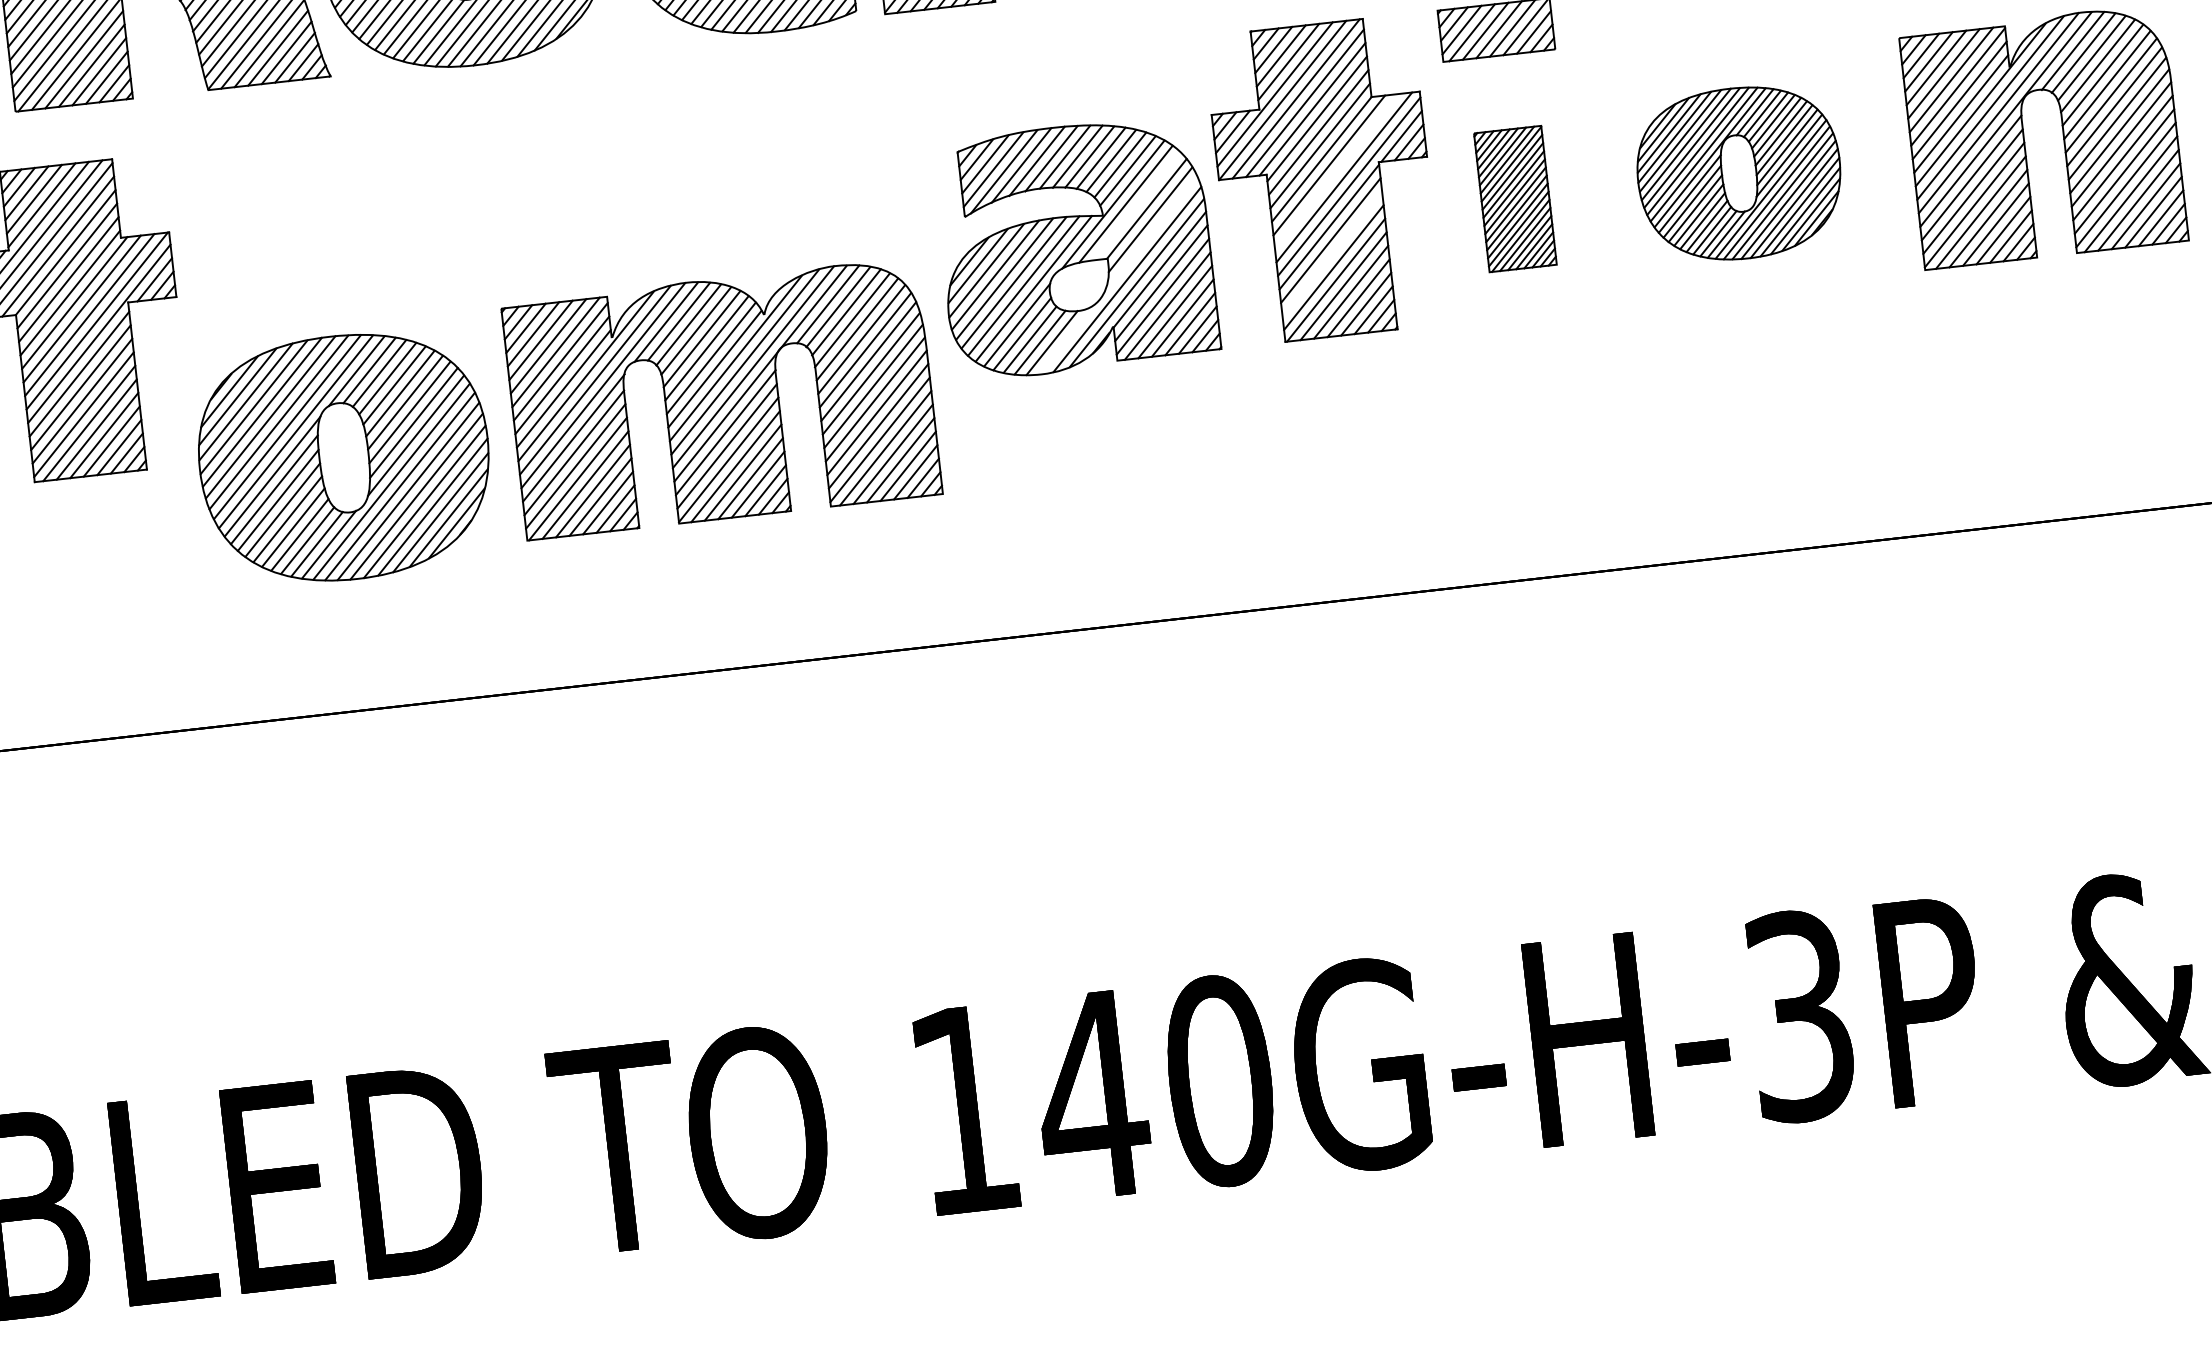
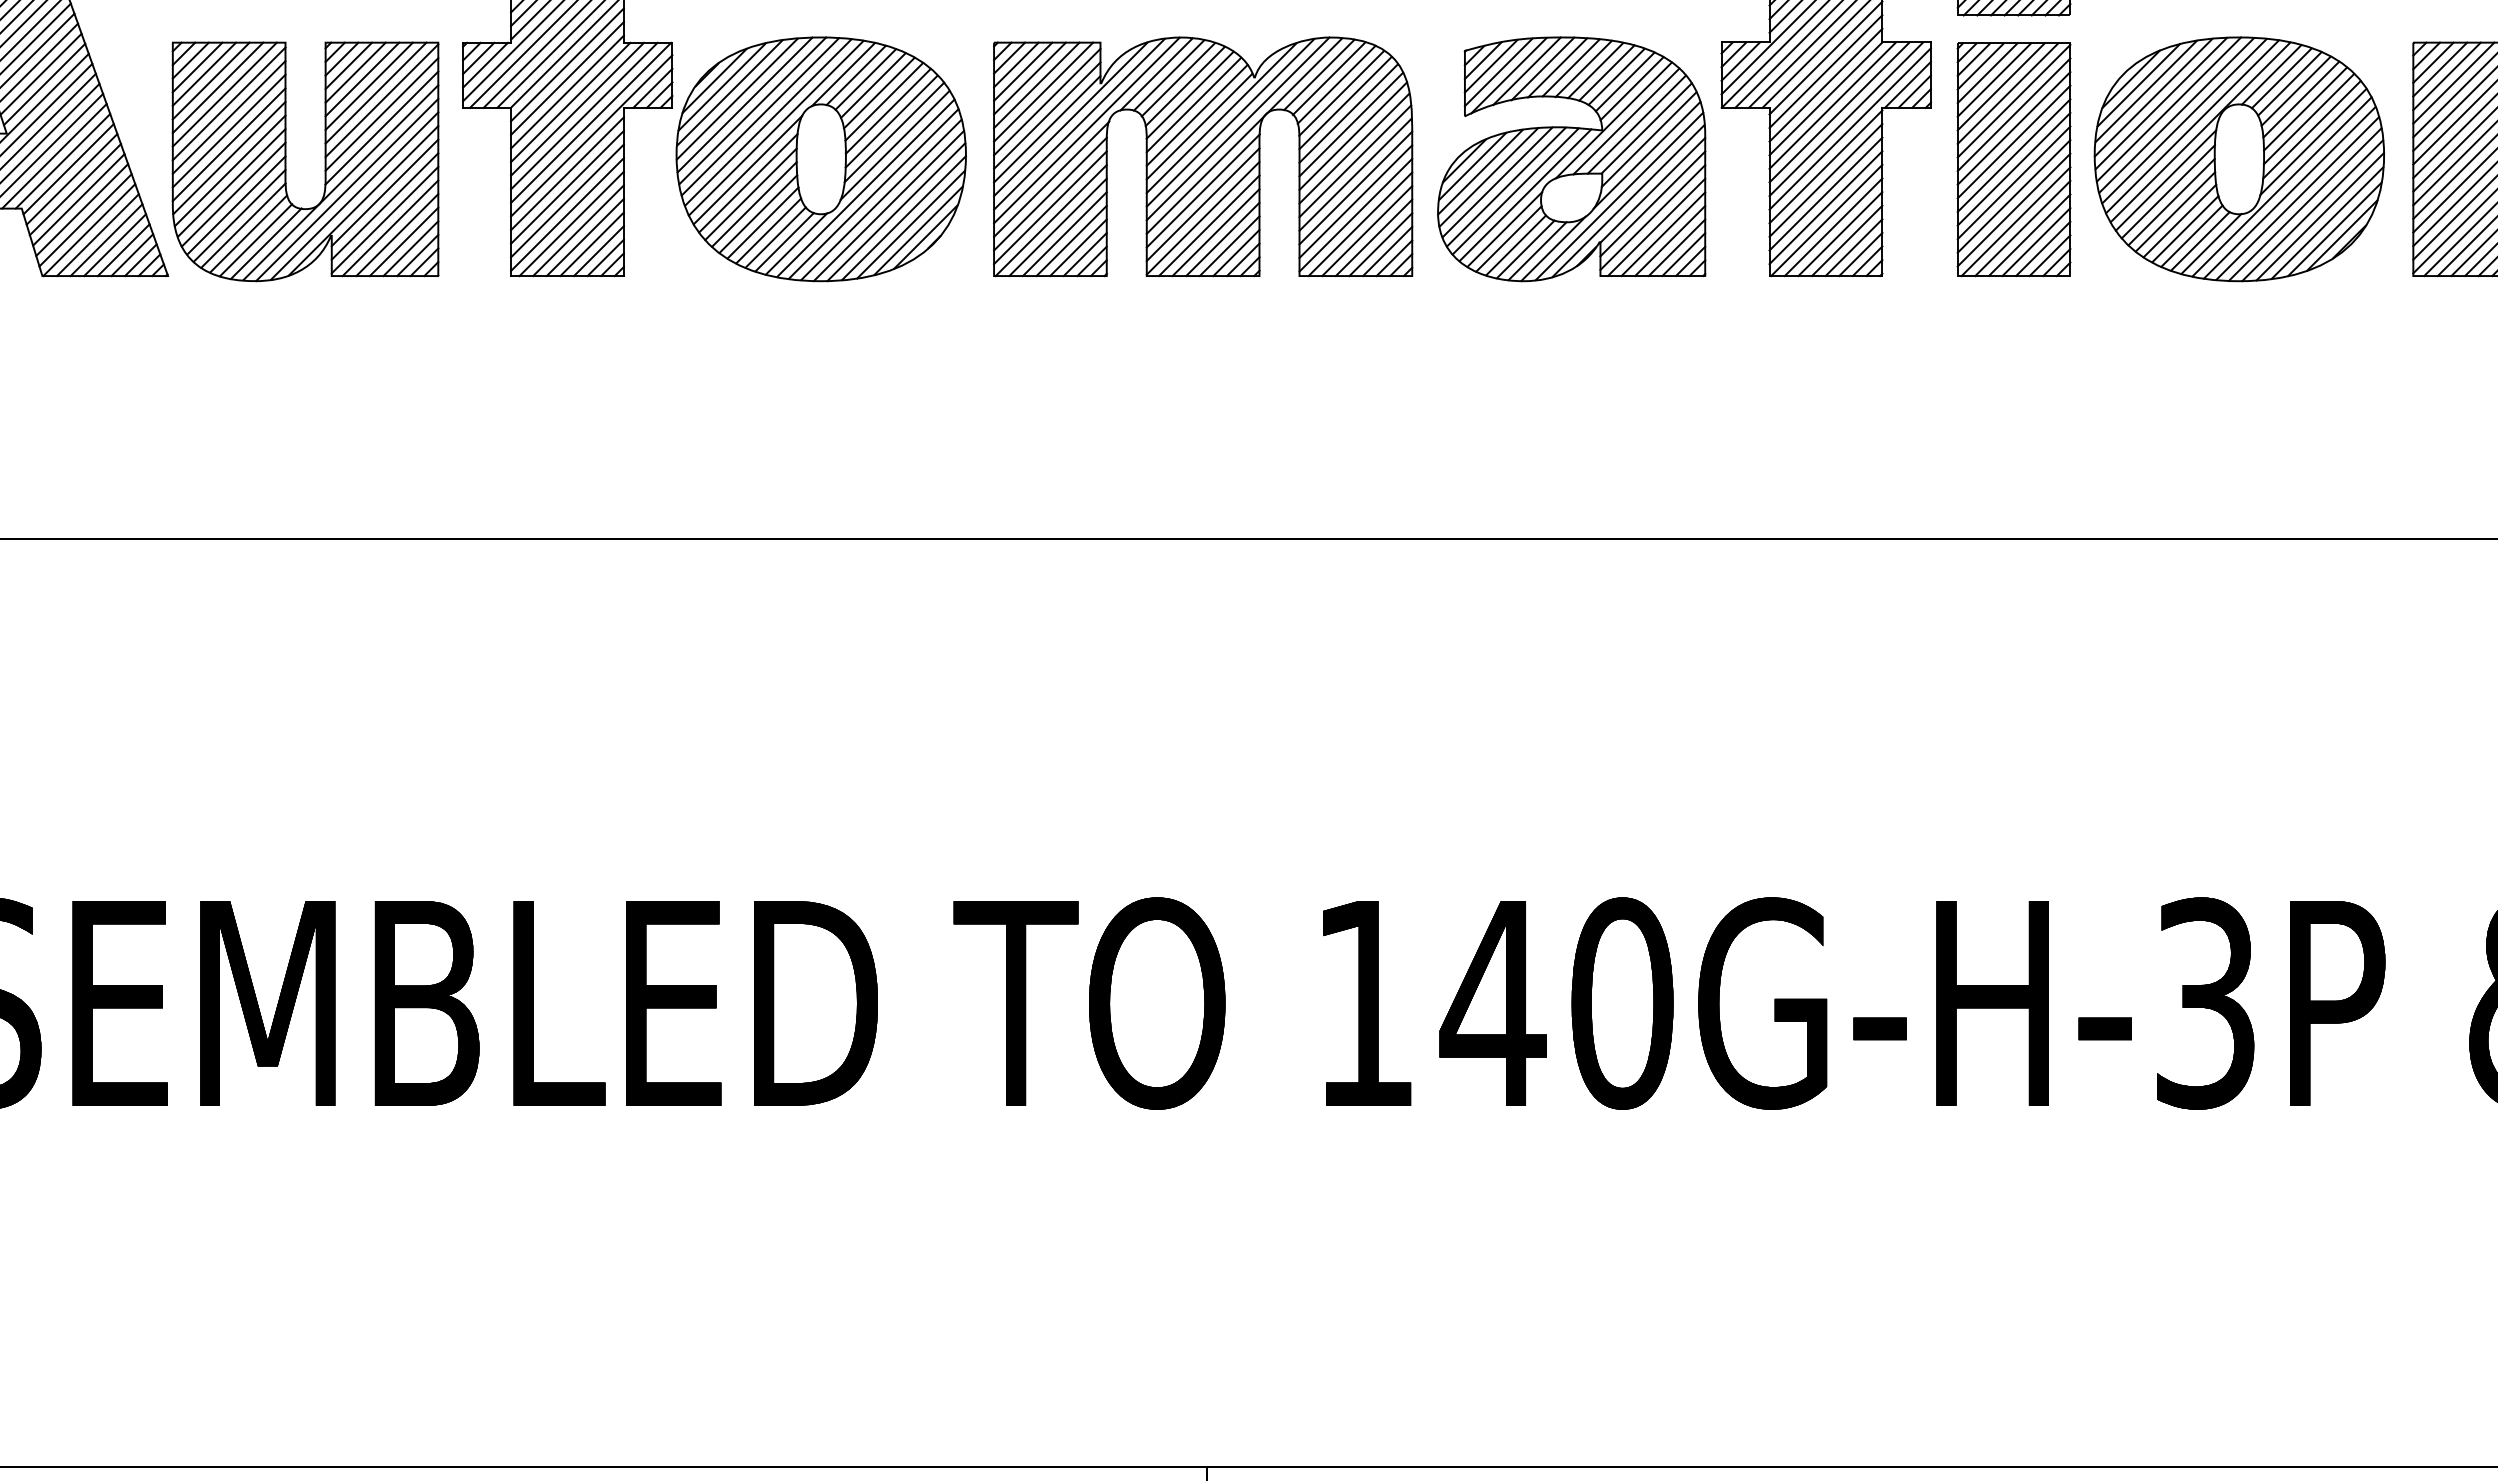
line: (1336, 171) -> (1839, 112), added
part: (1738, 173) -> (2238, 159), size x1.43
part: (1514, 198) -> (2013, 159), size x1.67
line: (1136, 206) -> (1636, 124), added
line: (1149, 234) -> (1646, 154), added
line: (1331, 253) -> (1825, 193), added
line: (1067, 338) -> (1553, 248), added
part: (722, 398) -> (1203, 156), moved
part: (343, 458) -> (820, 159), moved

